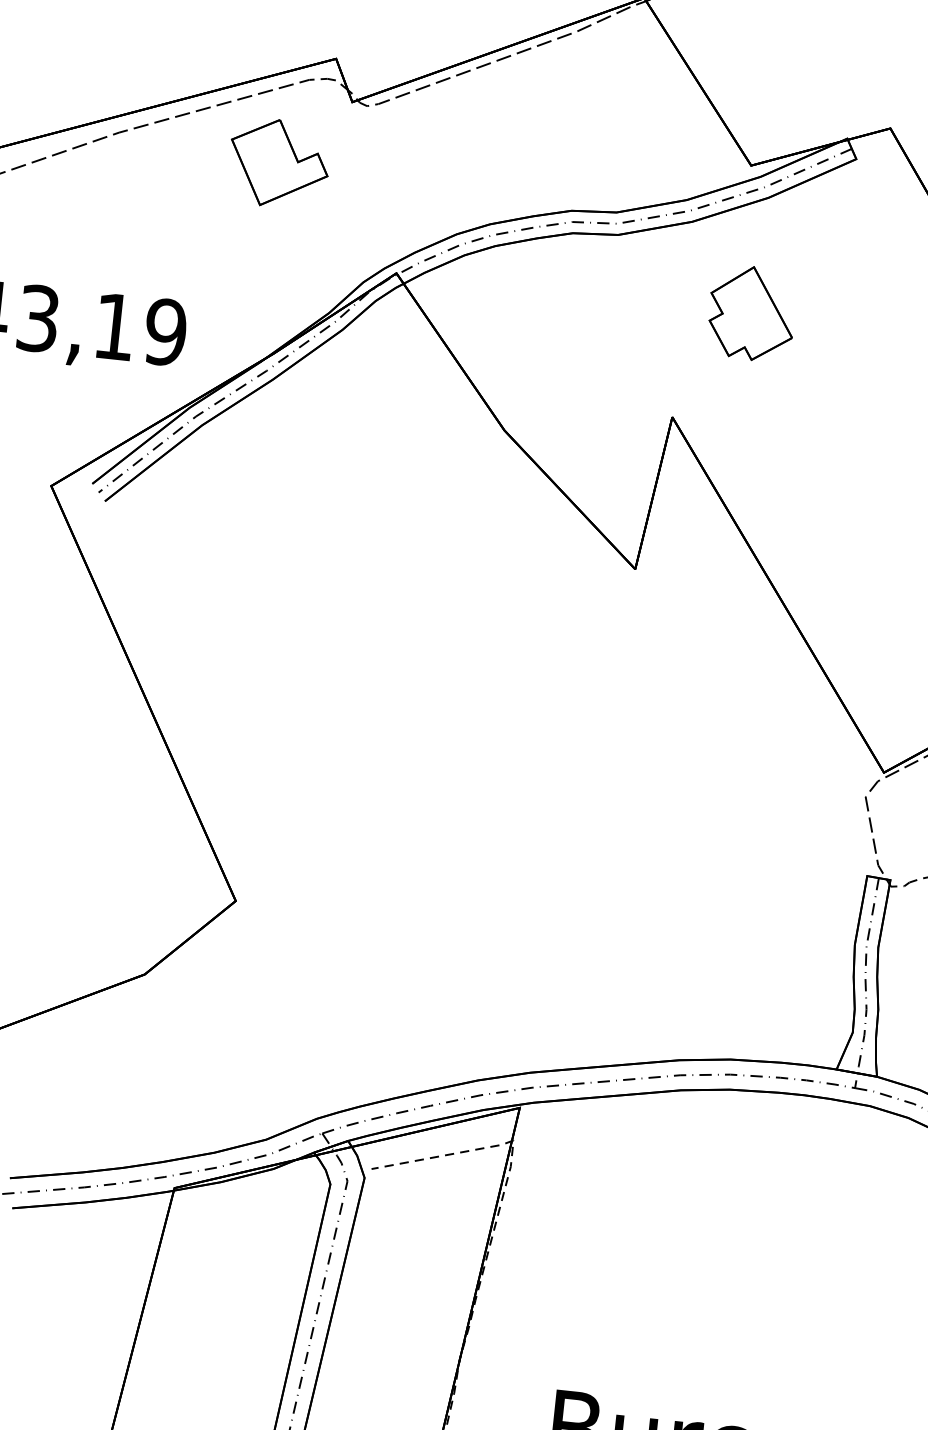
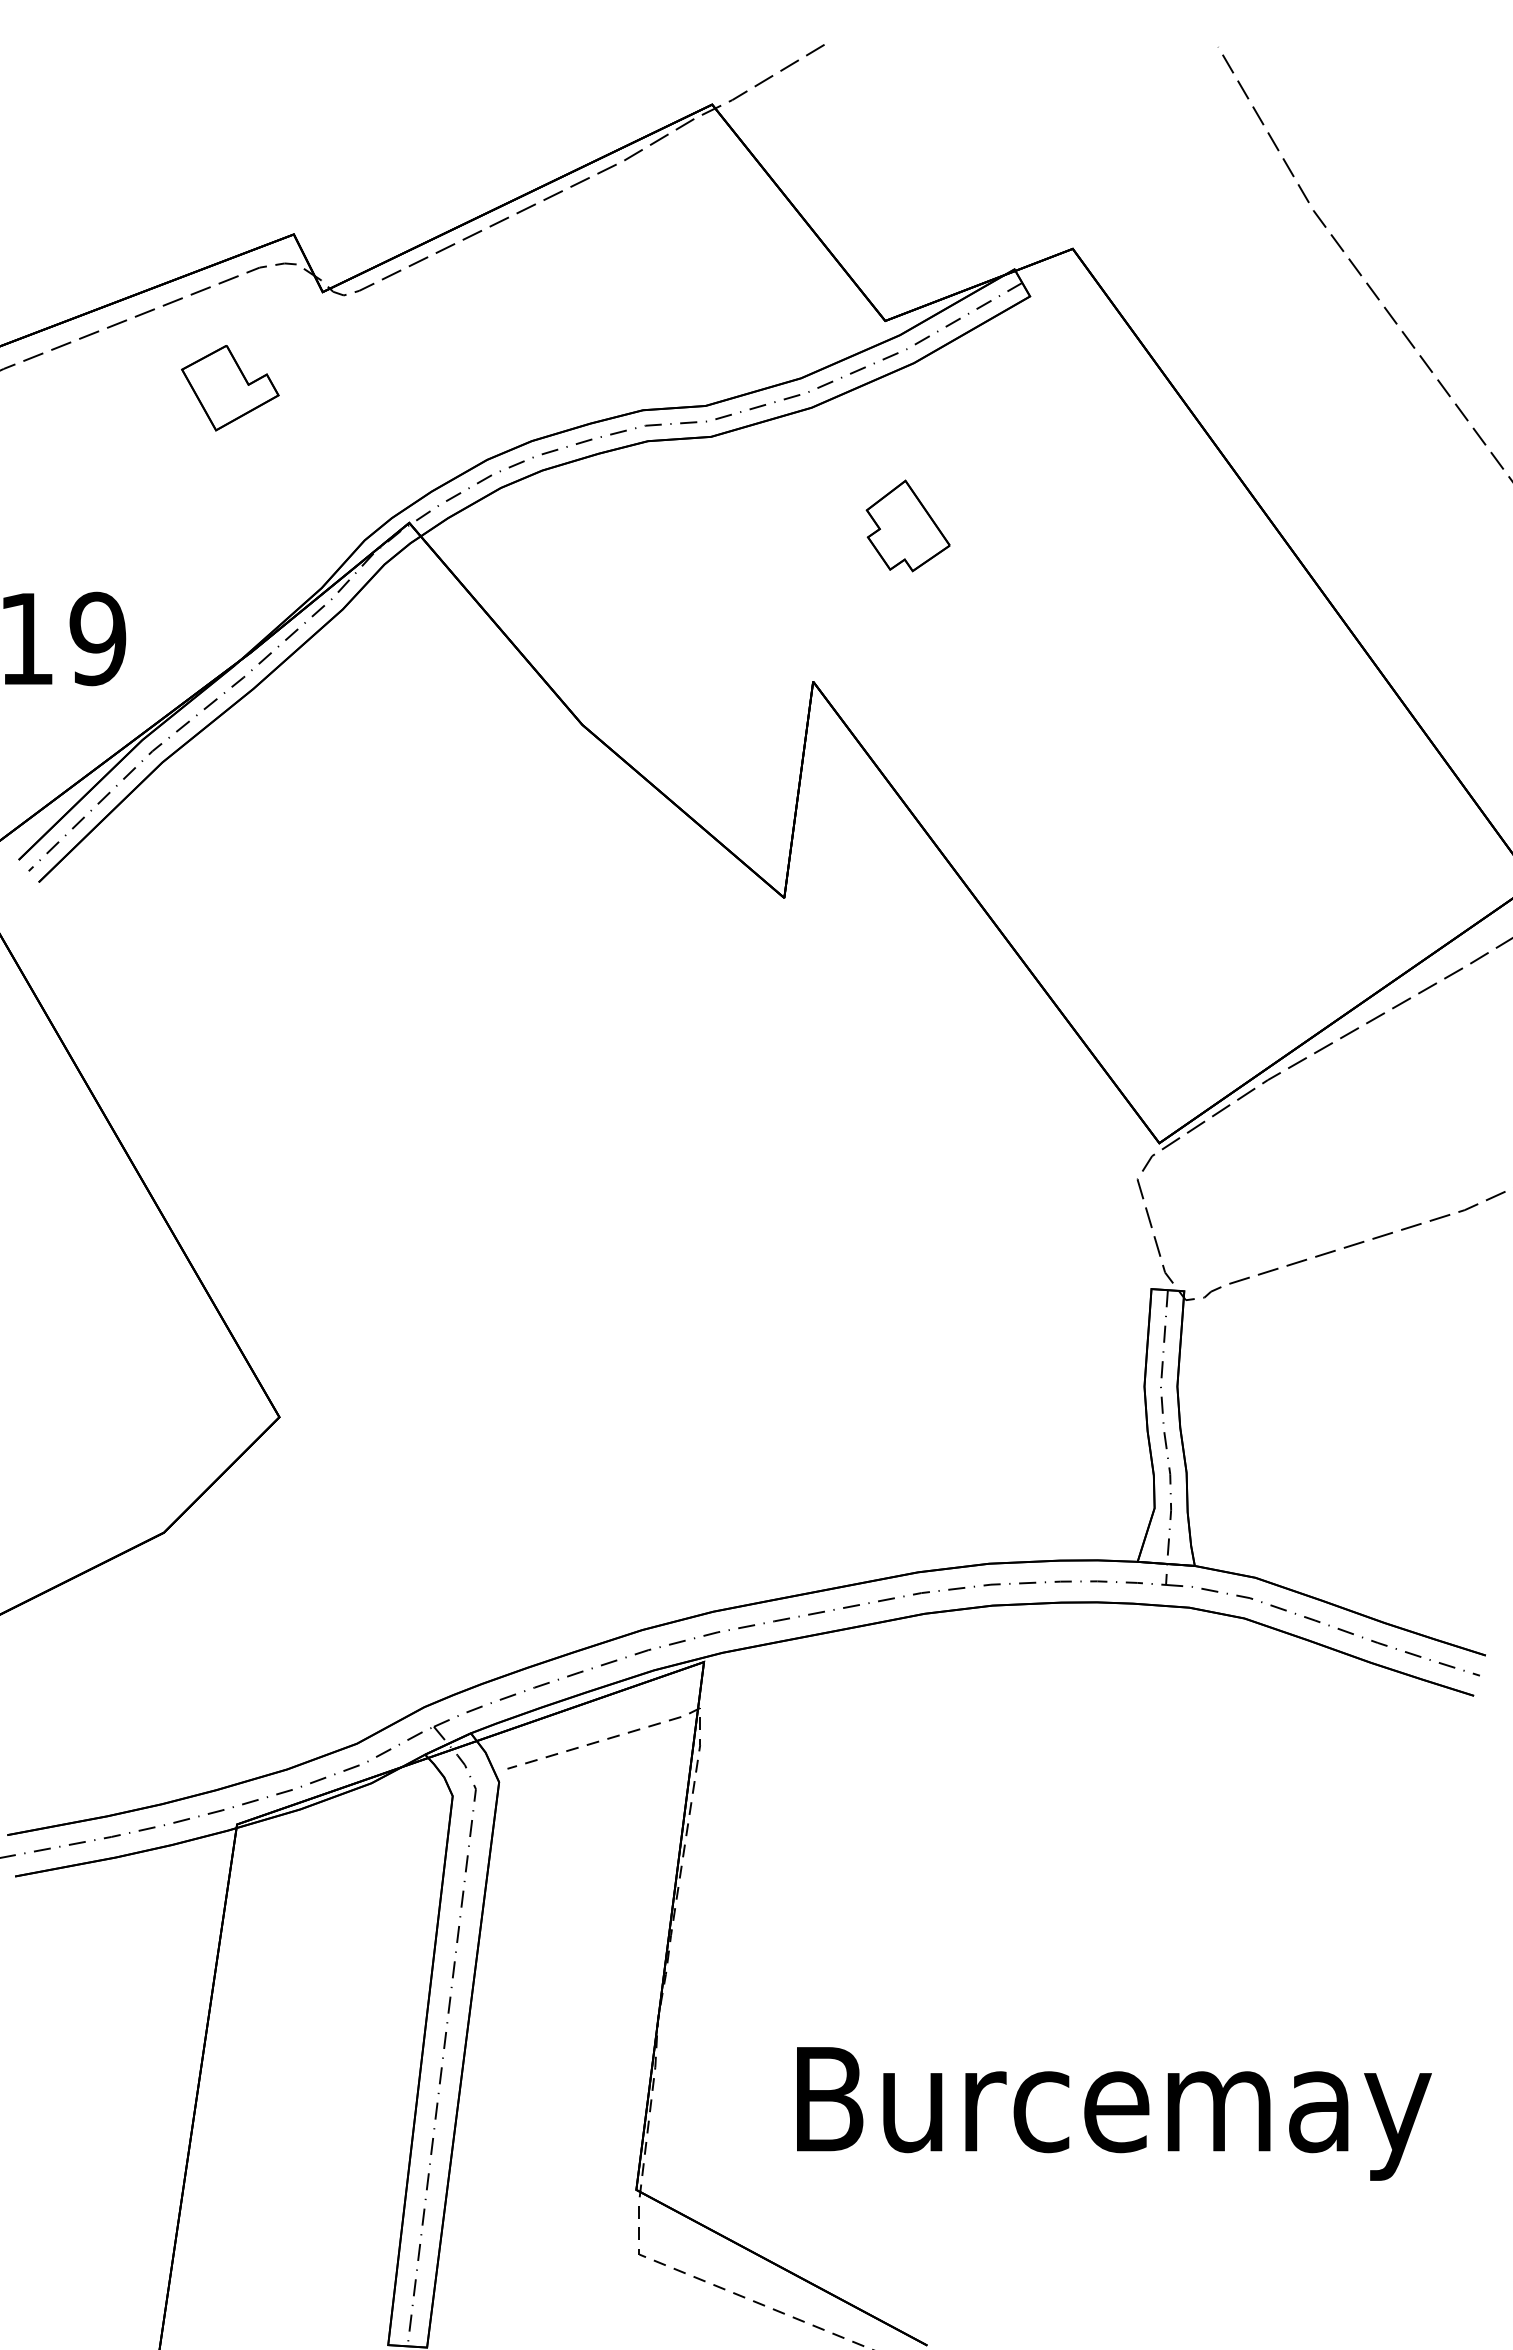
part: (279, 163) -> (230, 387), size x0.7
part: (752, 313) -> (908, 525), size x0.7

